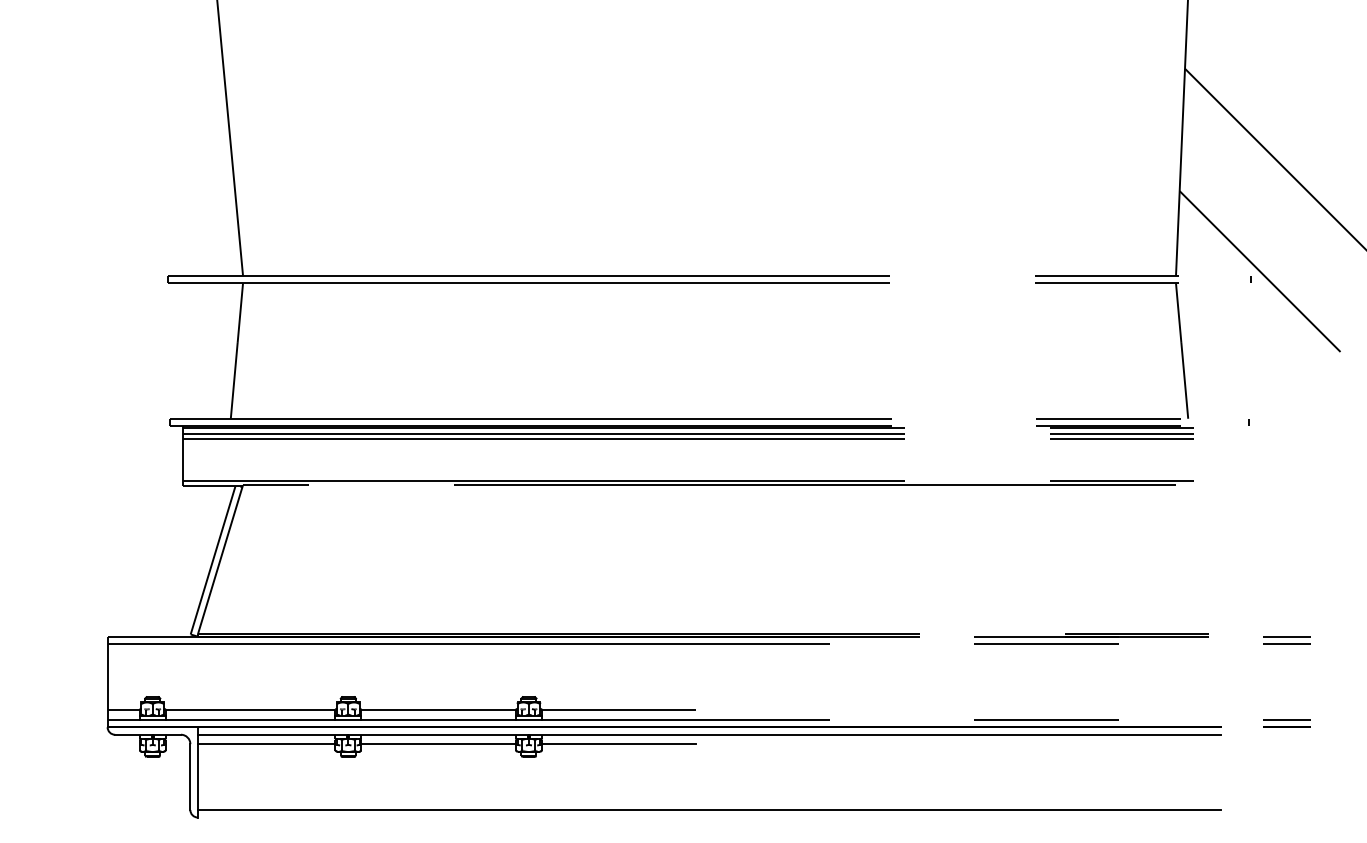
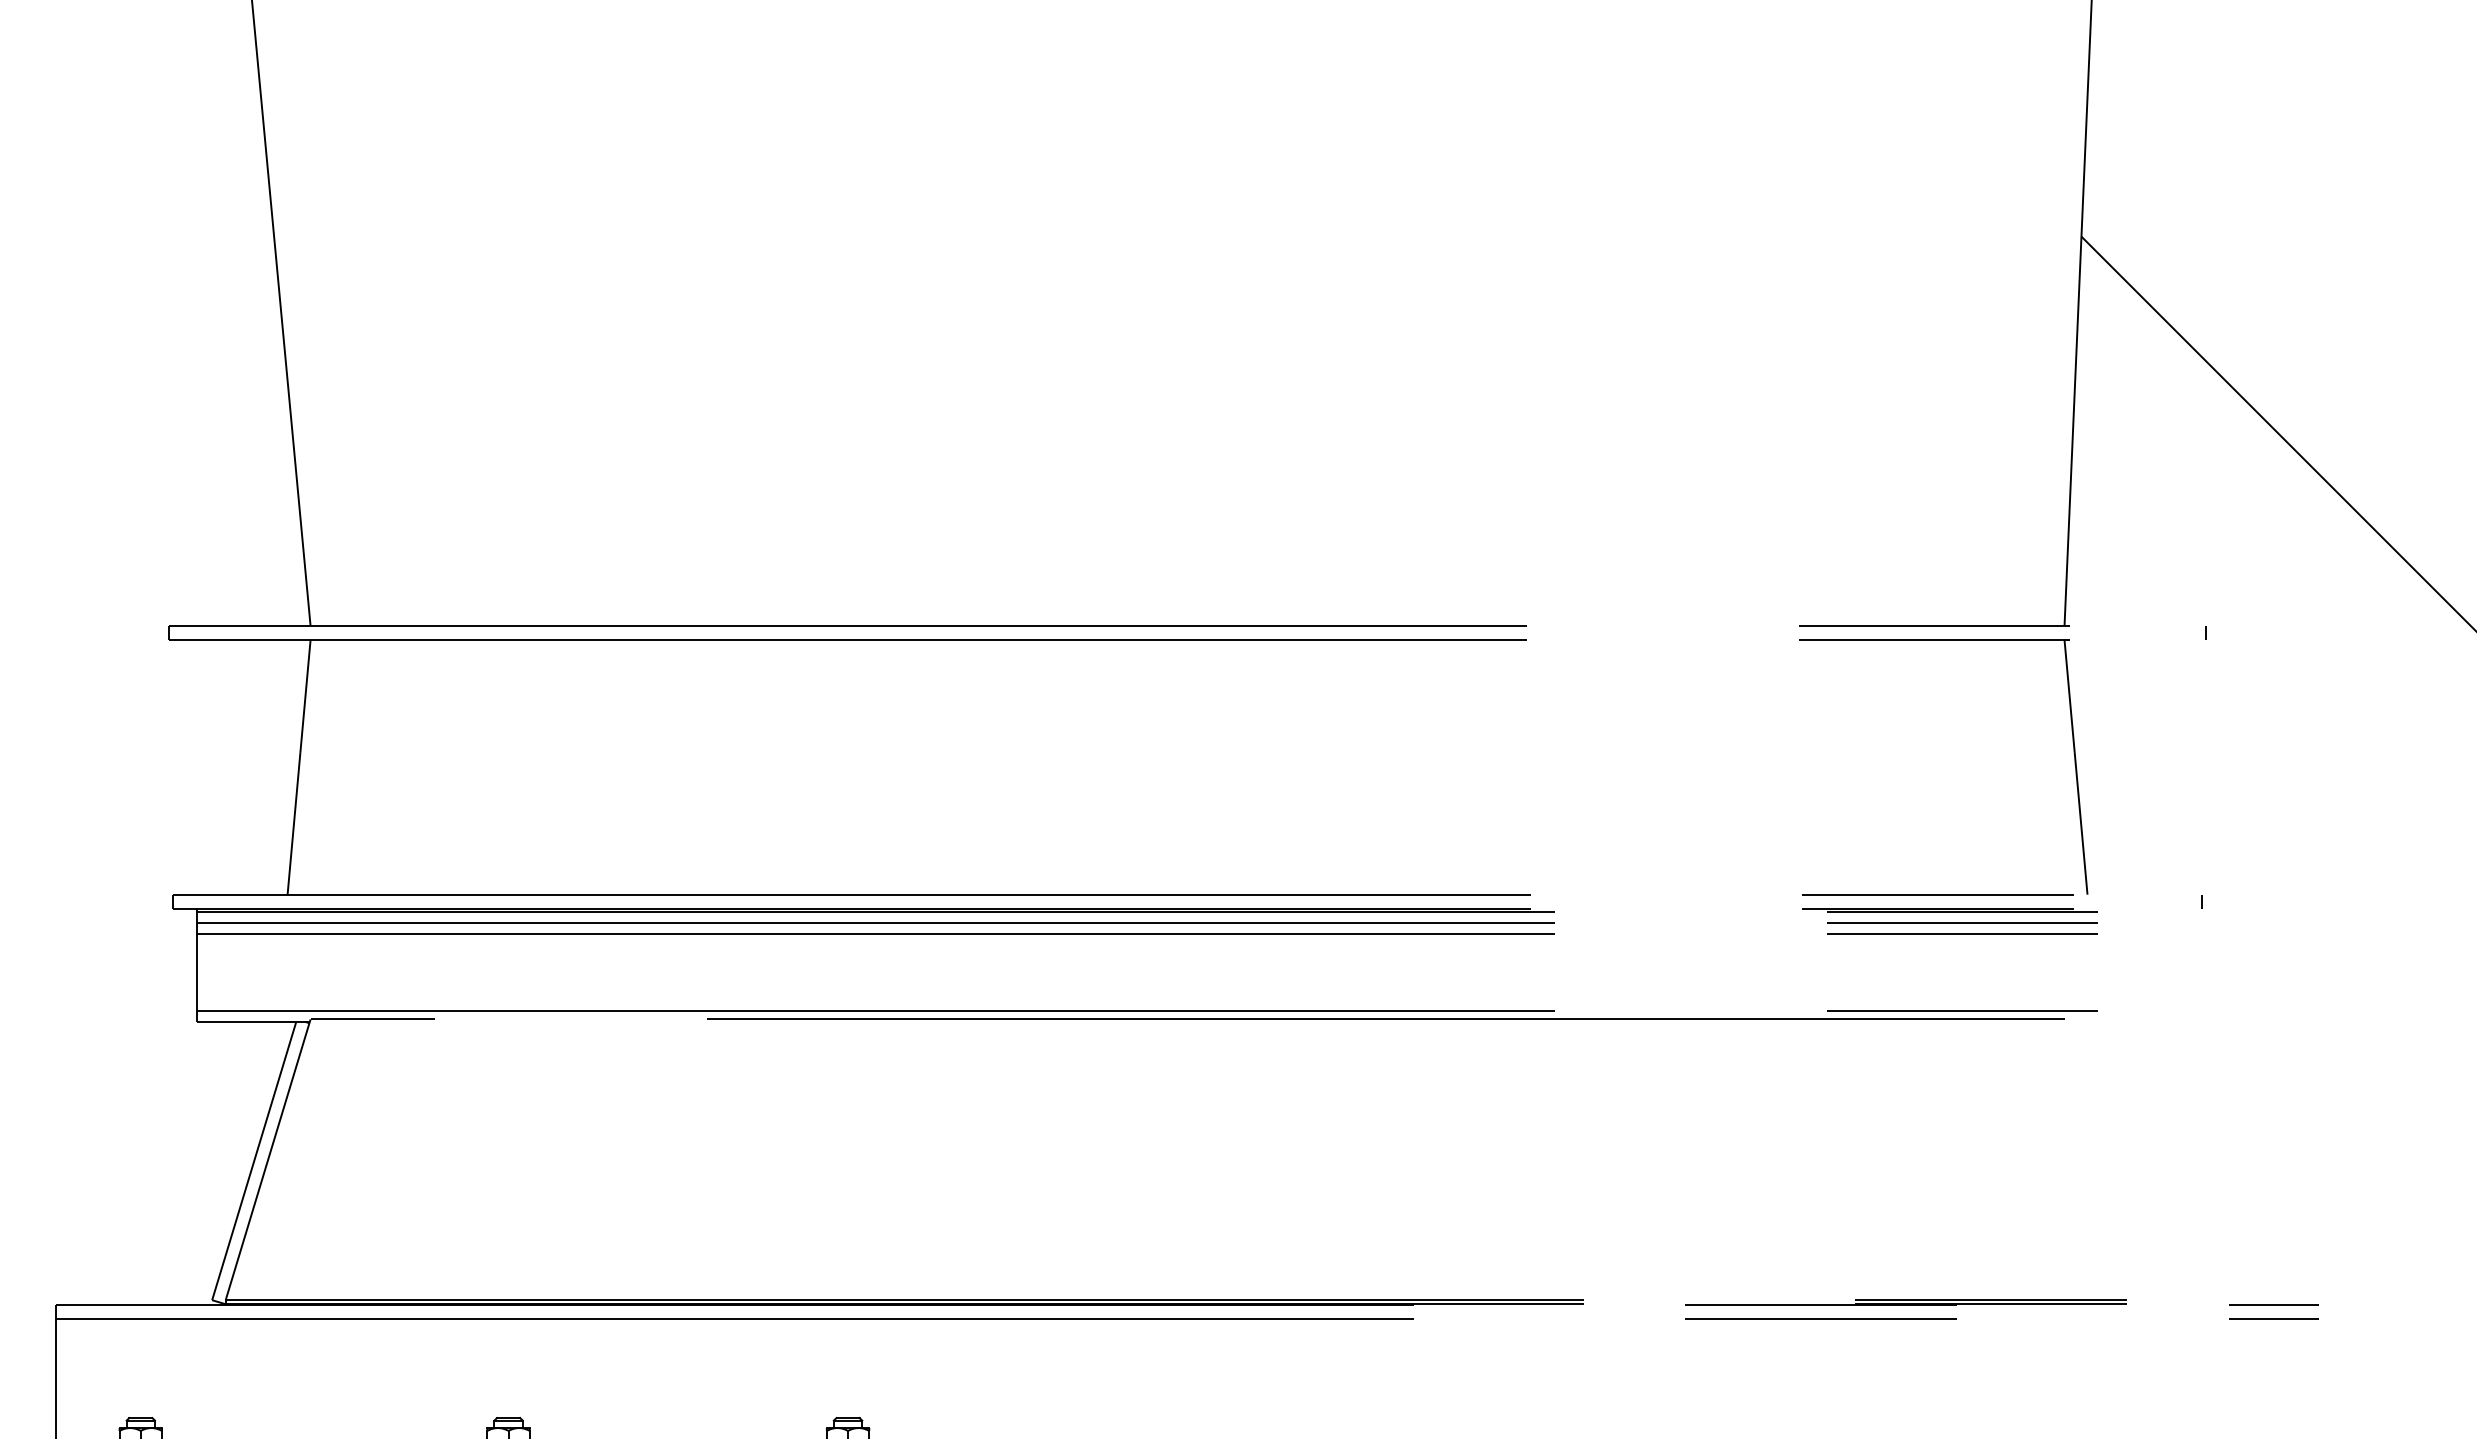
line: (1259, 271) -> (2221, 617), removed

